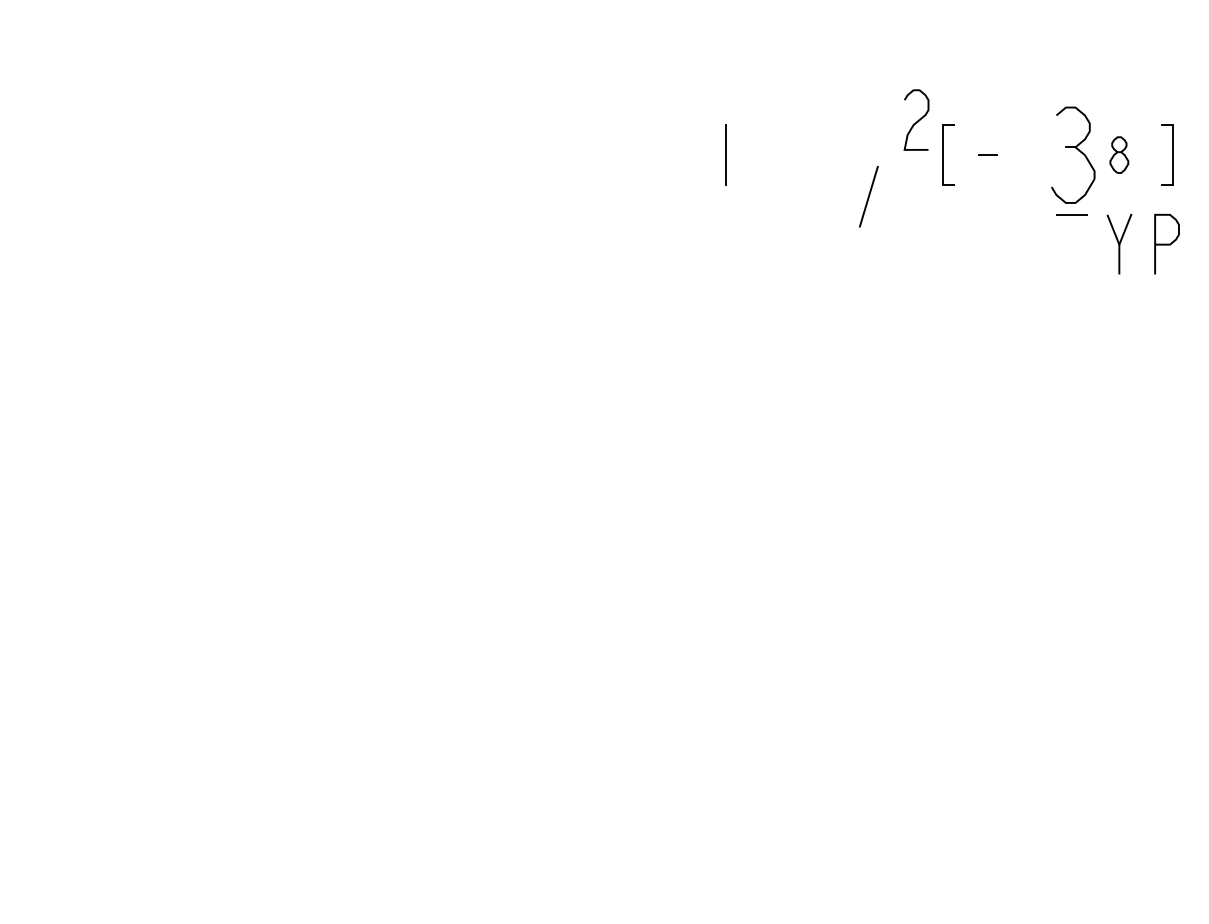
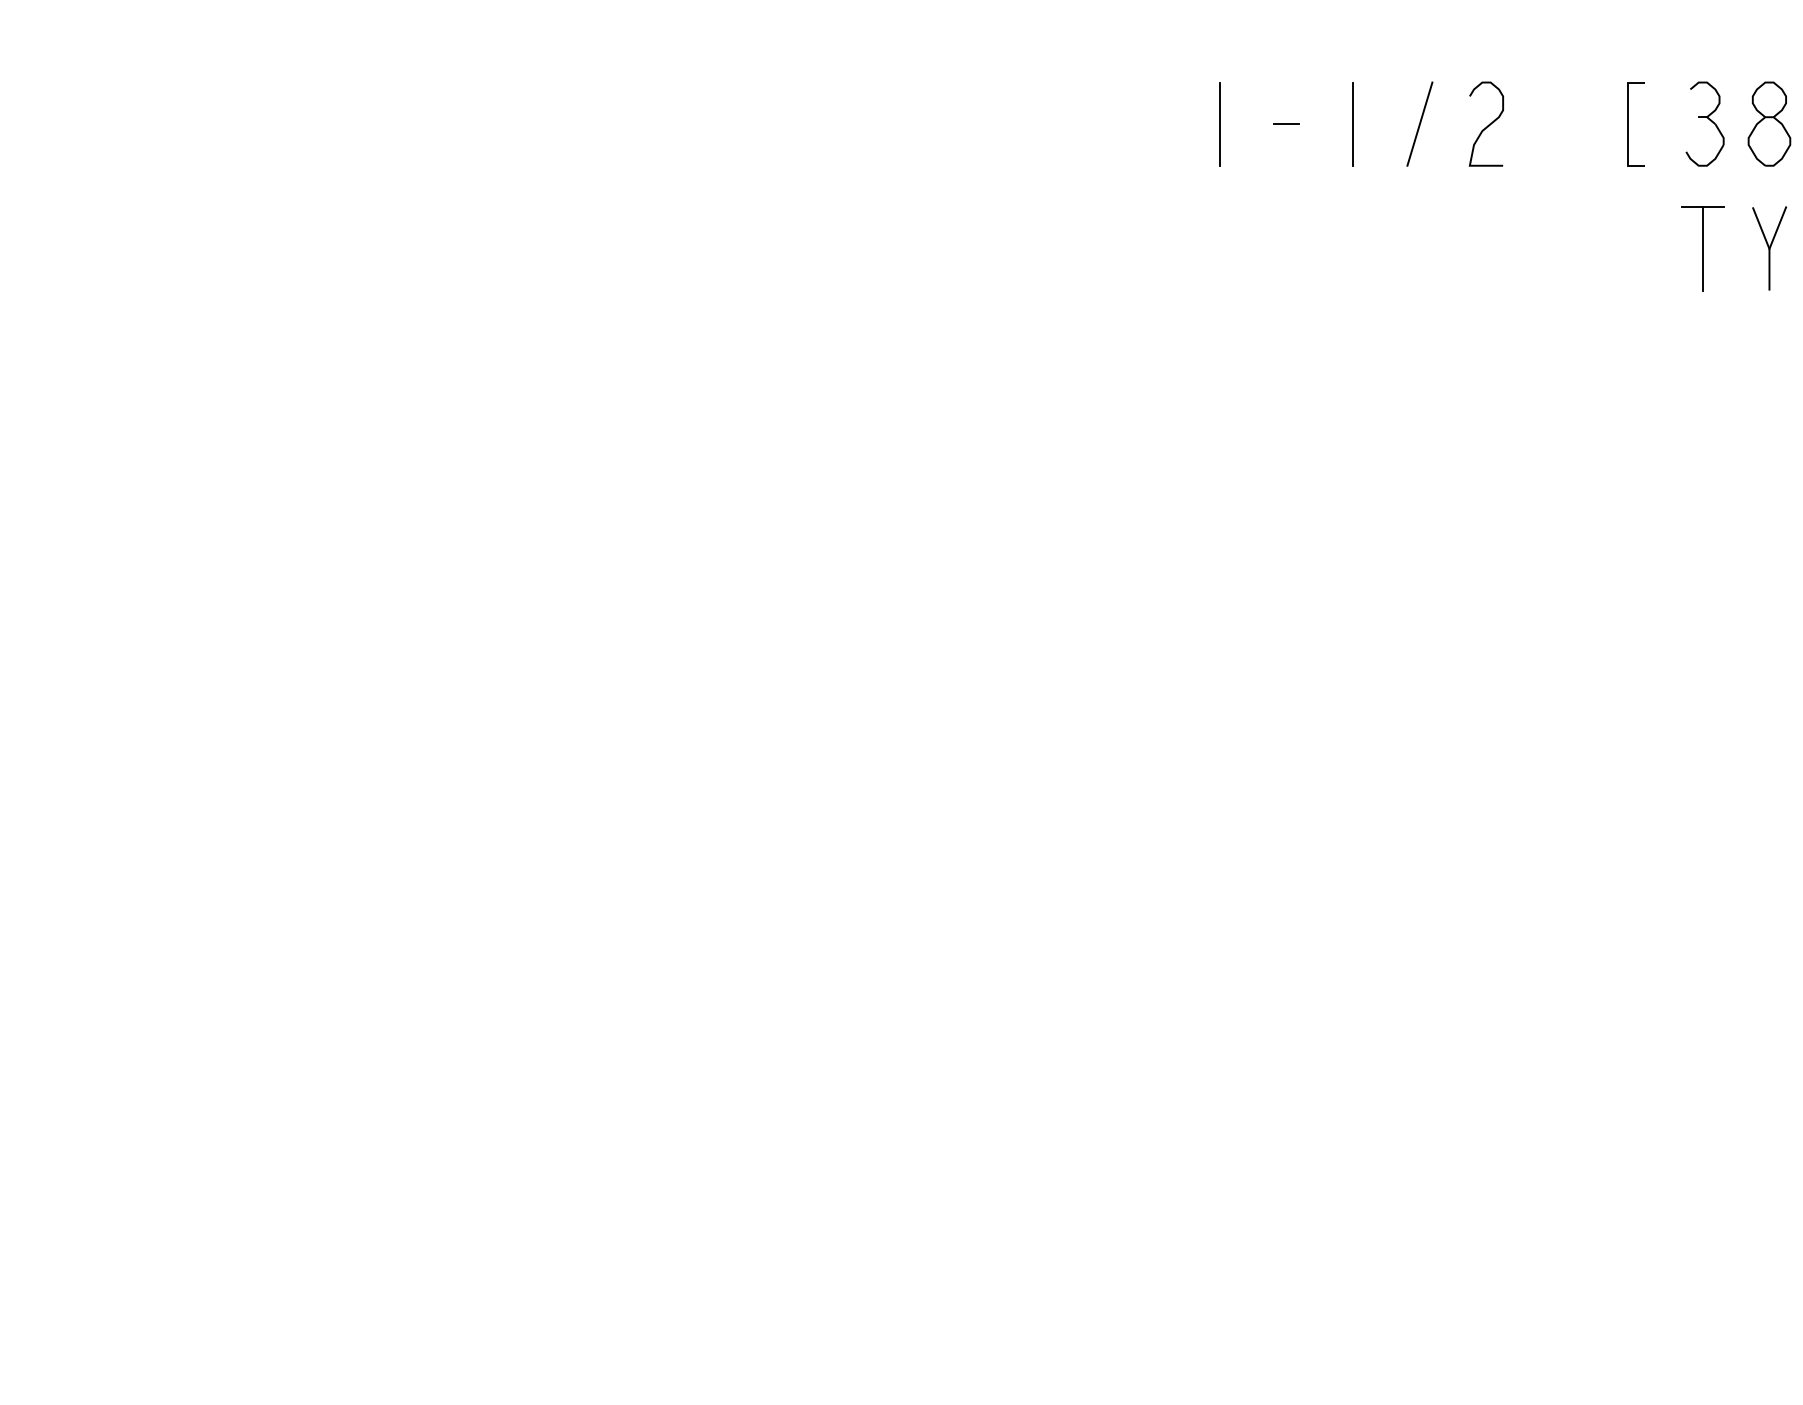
curve: (917, 121) -> (1487, 125), moved
line: (821, 154) -> (1353, 123), added
line: (988, 154) -> (1286, 123), moved
part: (1072, 154) -> (1704, 123), size x0.62
part: (1119, 154) -> (1769, 123), size x1.67
line: (943, 155) -> (1628, 124), moved
line: (868, 196) -> (1419, 123), moved
line: (1071, 244) -> (1702, 248), added

